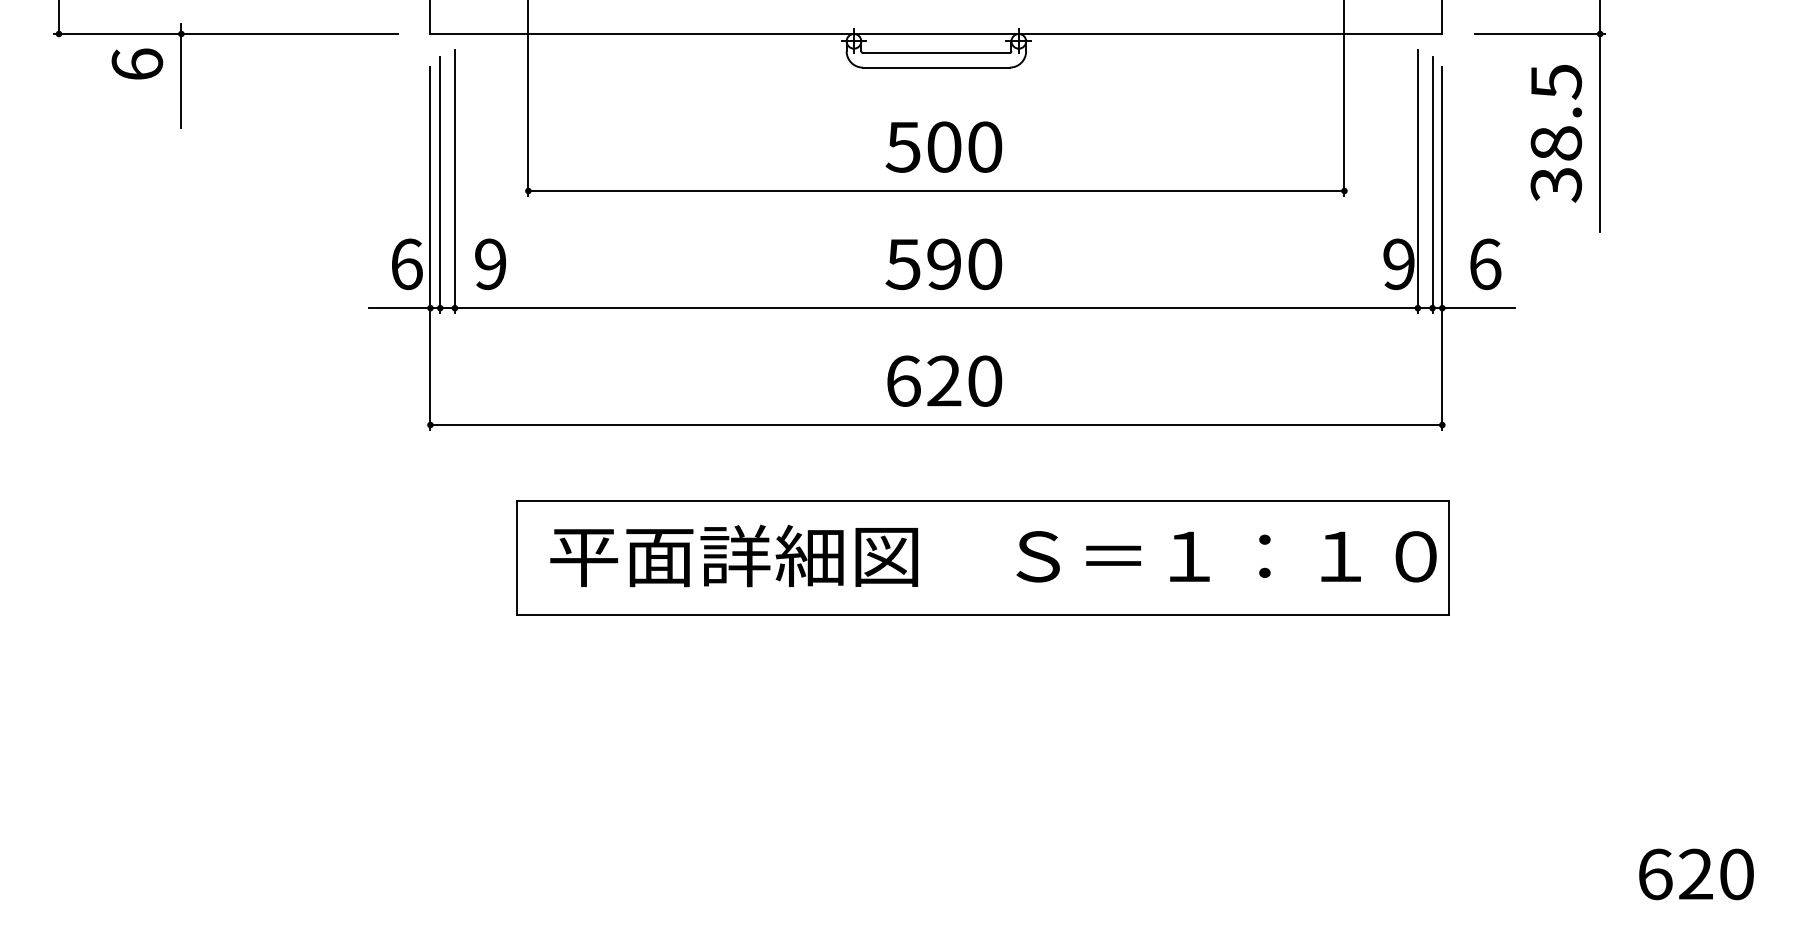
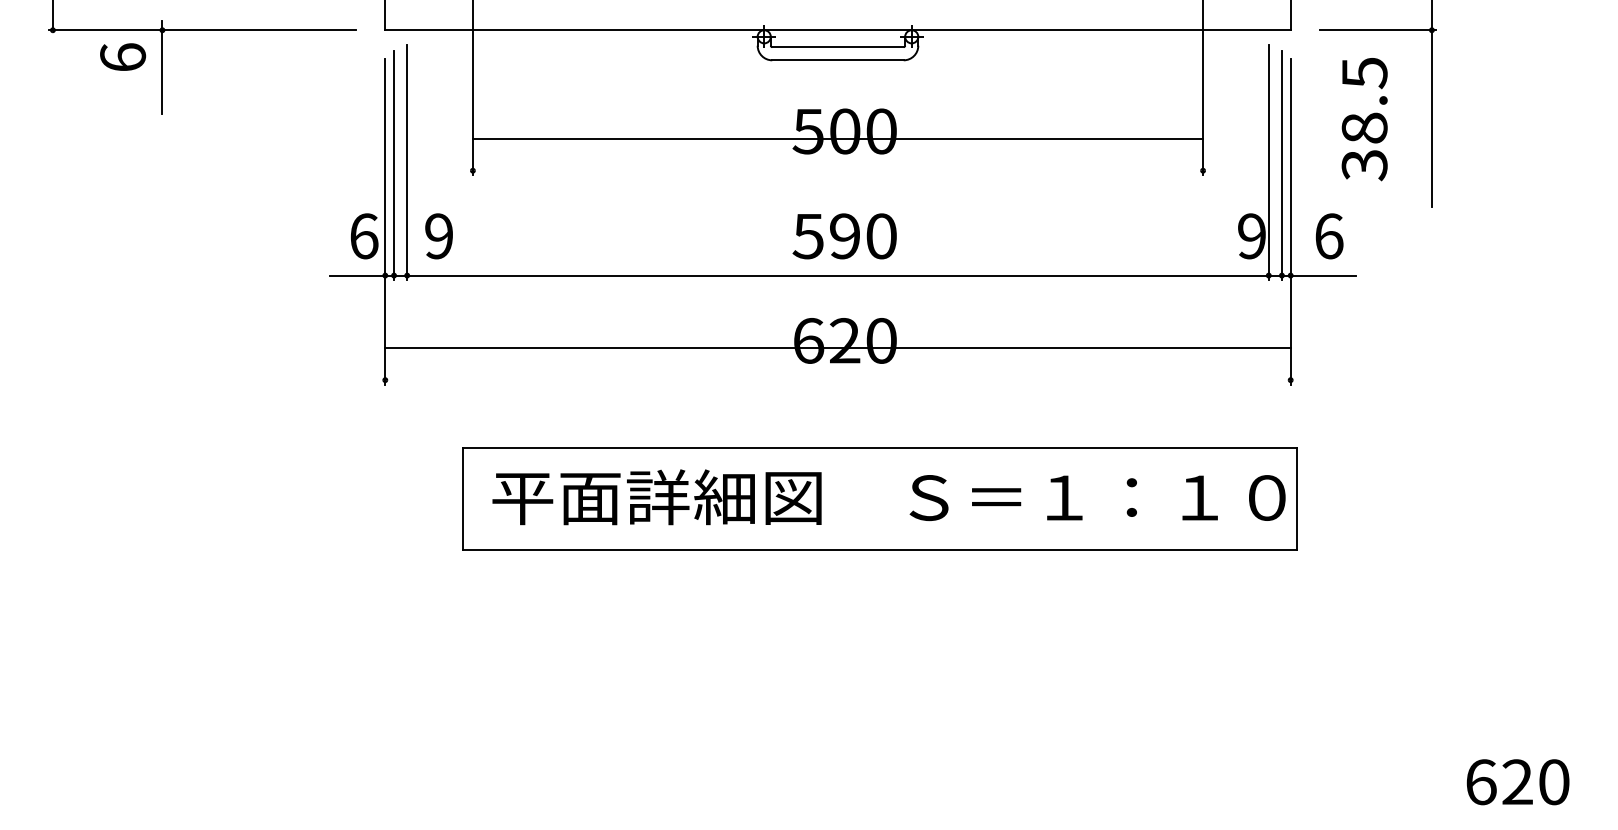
text: (1556, 133) -> (1364, 119), moved
line: (935, 190) -> (837, 138), moved
line: (935, 425) -> (837, 348), moved

